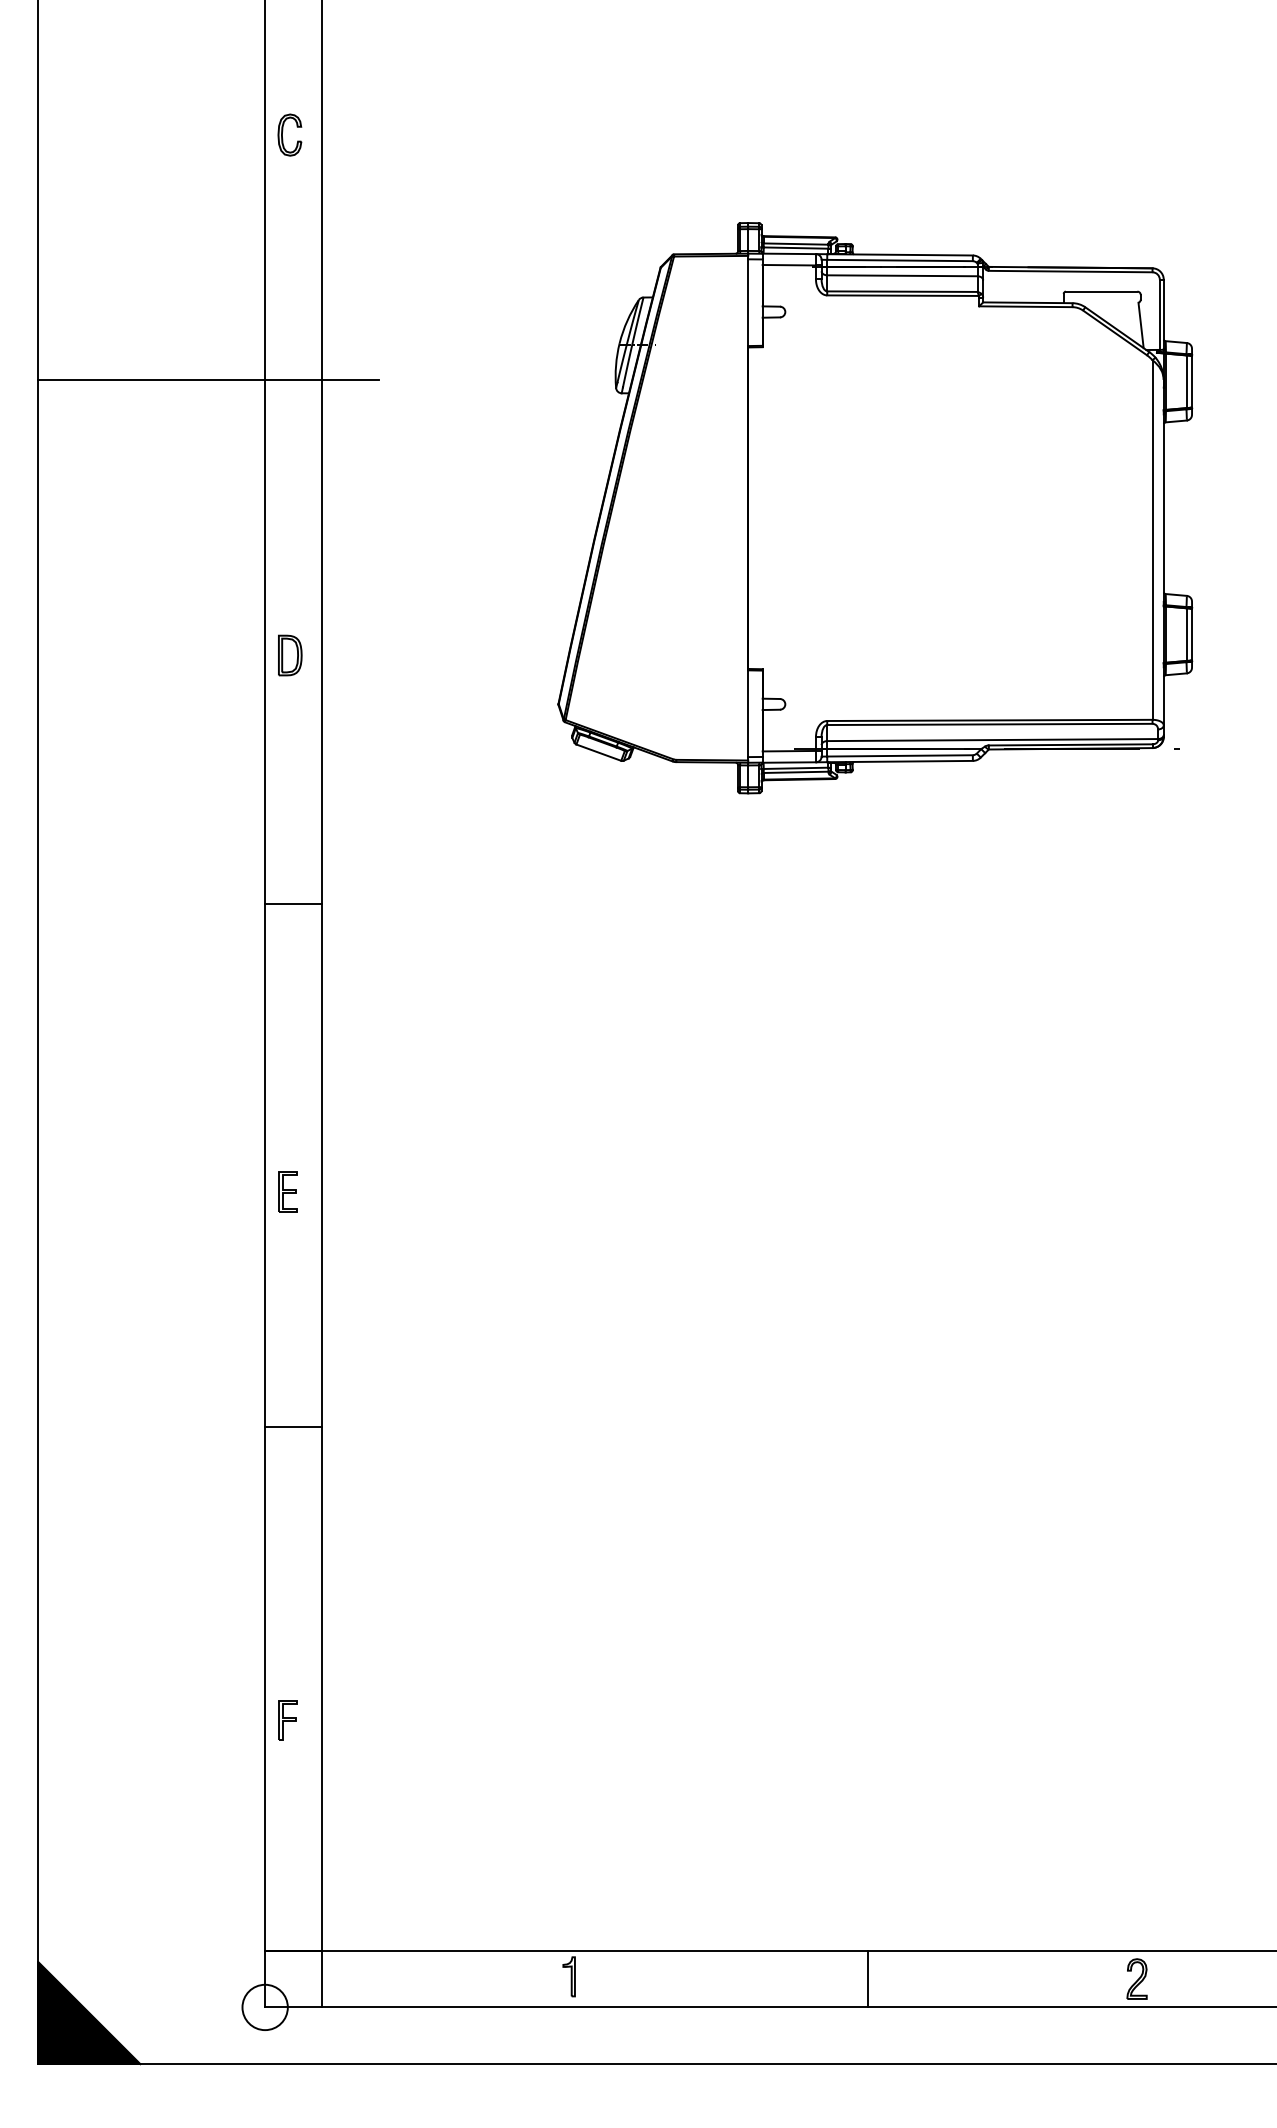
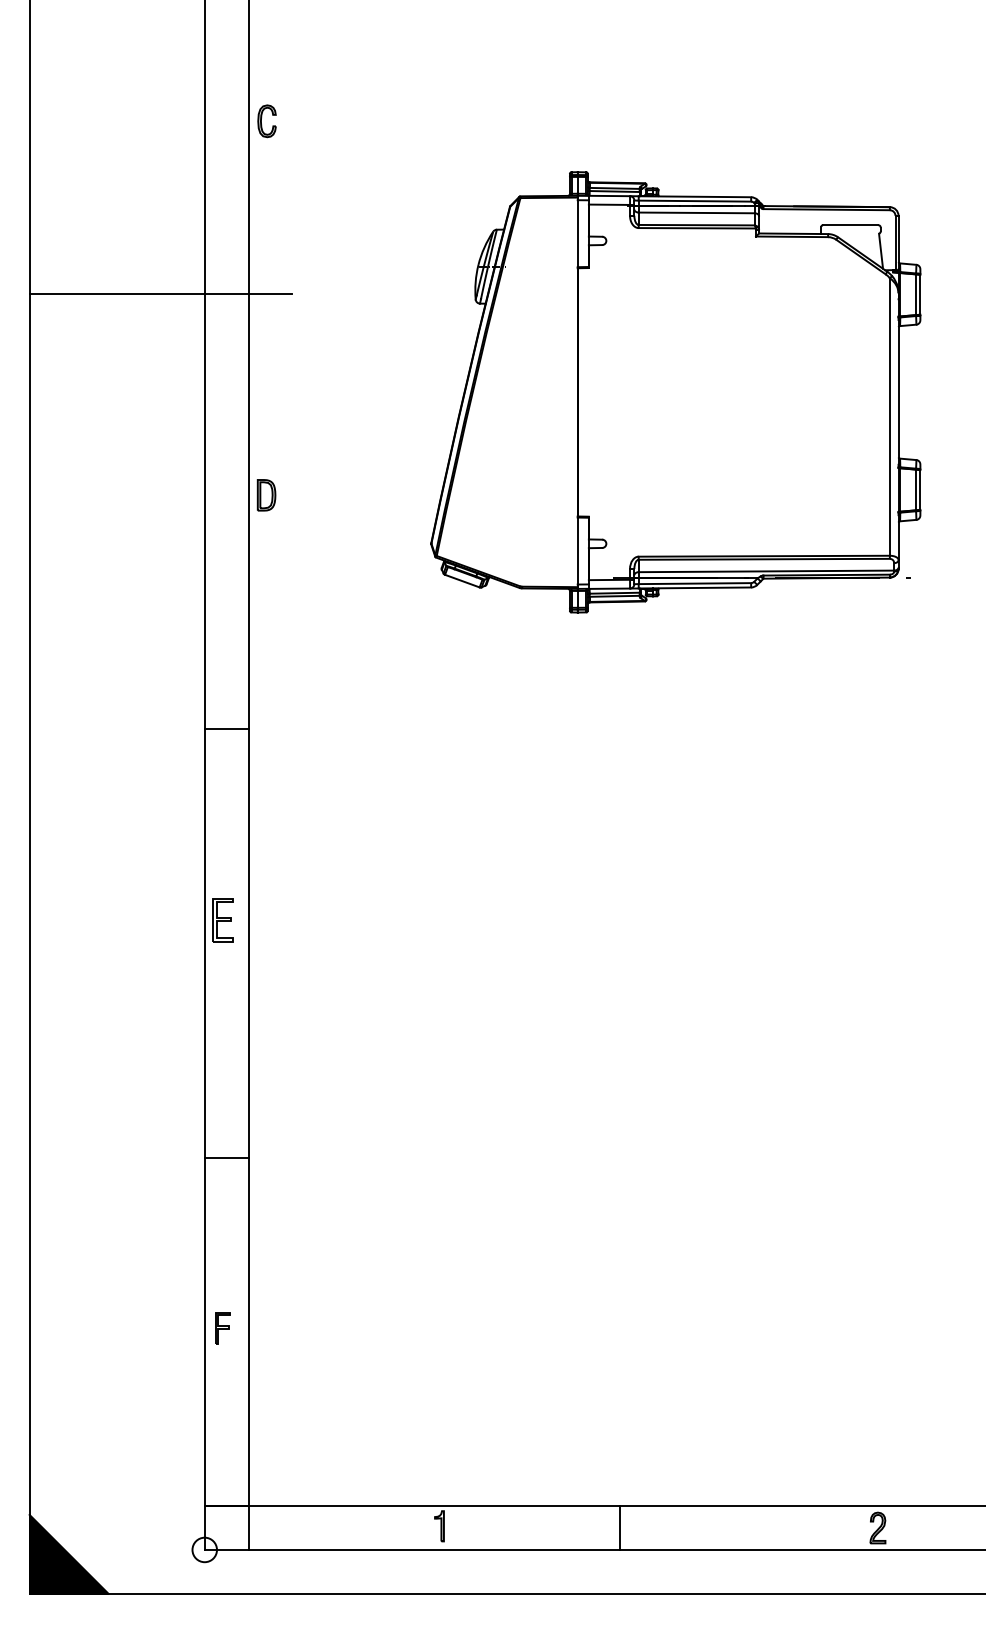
part: (283, 131) -> (262, 118), moved
part: (290, 655) -> (266, 495), moved
line: (293, 903) -> (226, 728), moved
part: (287, 1191) -> (221, 919), size x1.4
line: (293, 1427) -> (226, 1158), moved
line: (867, 1978) -> (620, 1527), moved
circle: (264, 2007) -> (204, 1549), size x0.7

